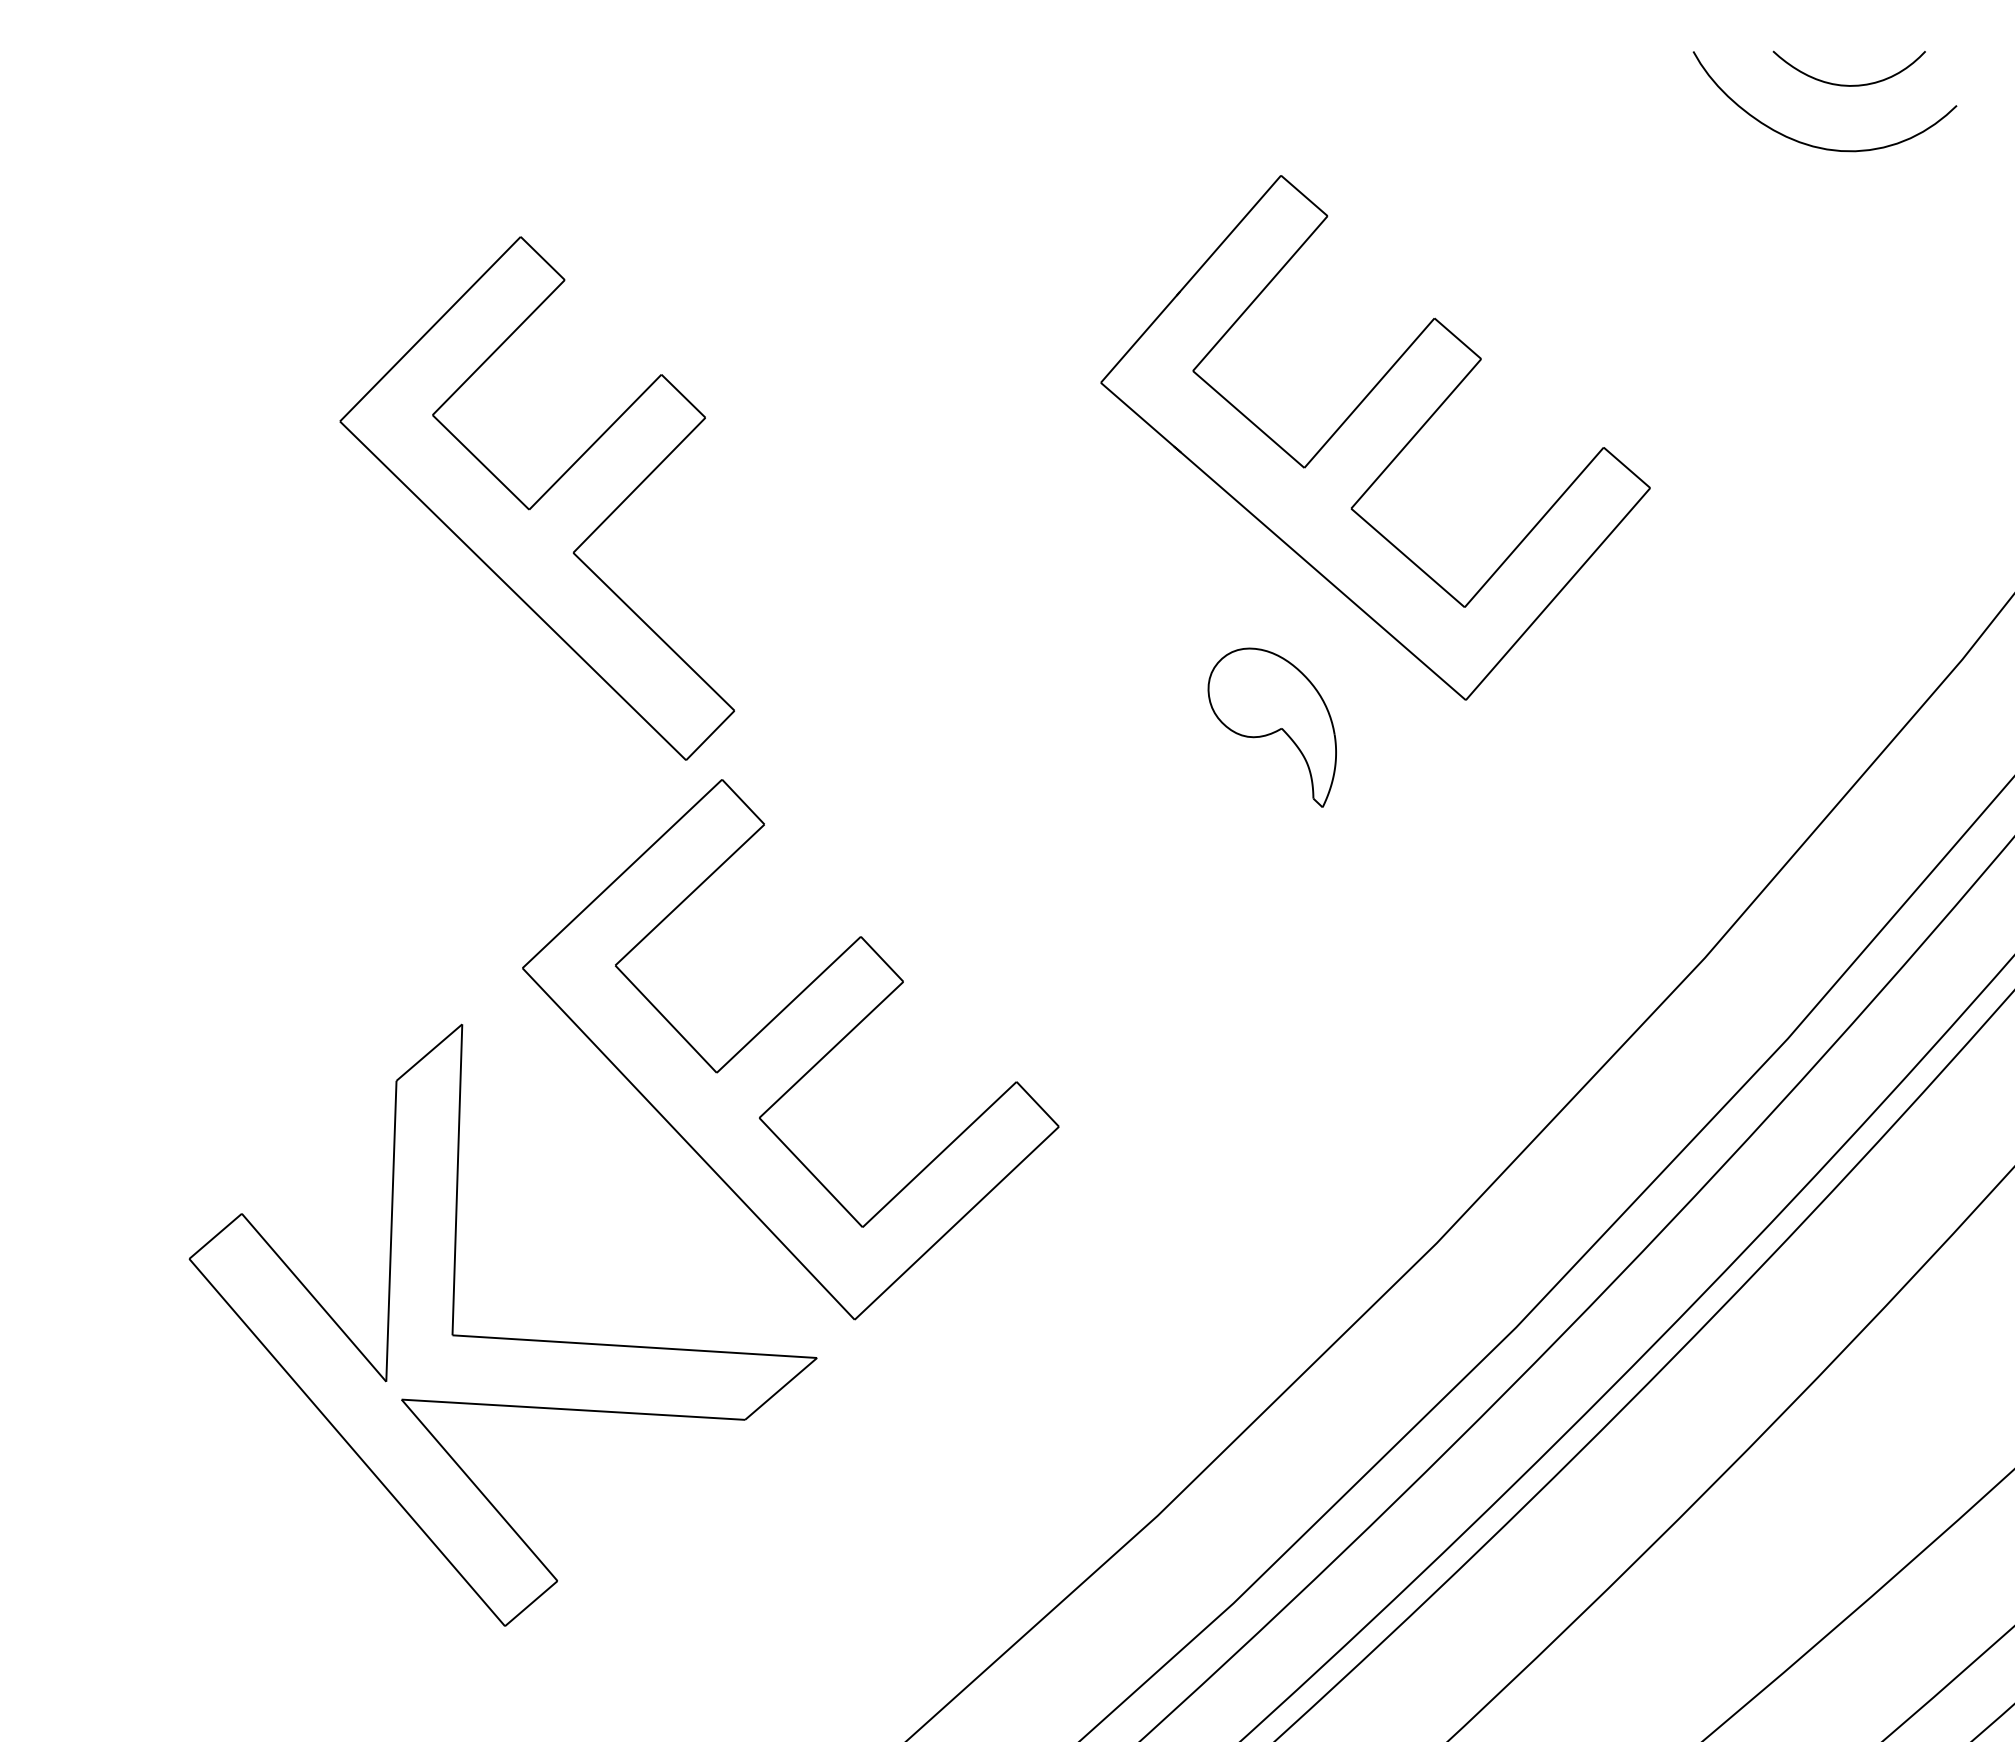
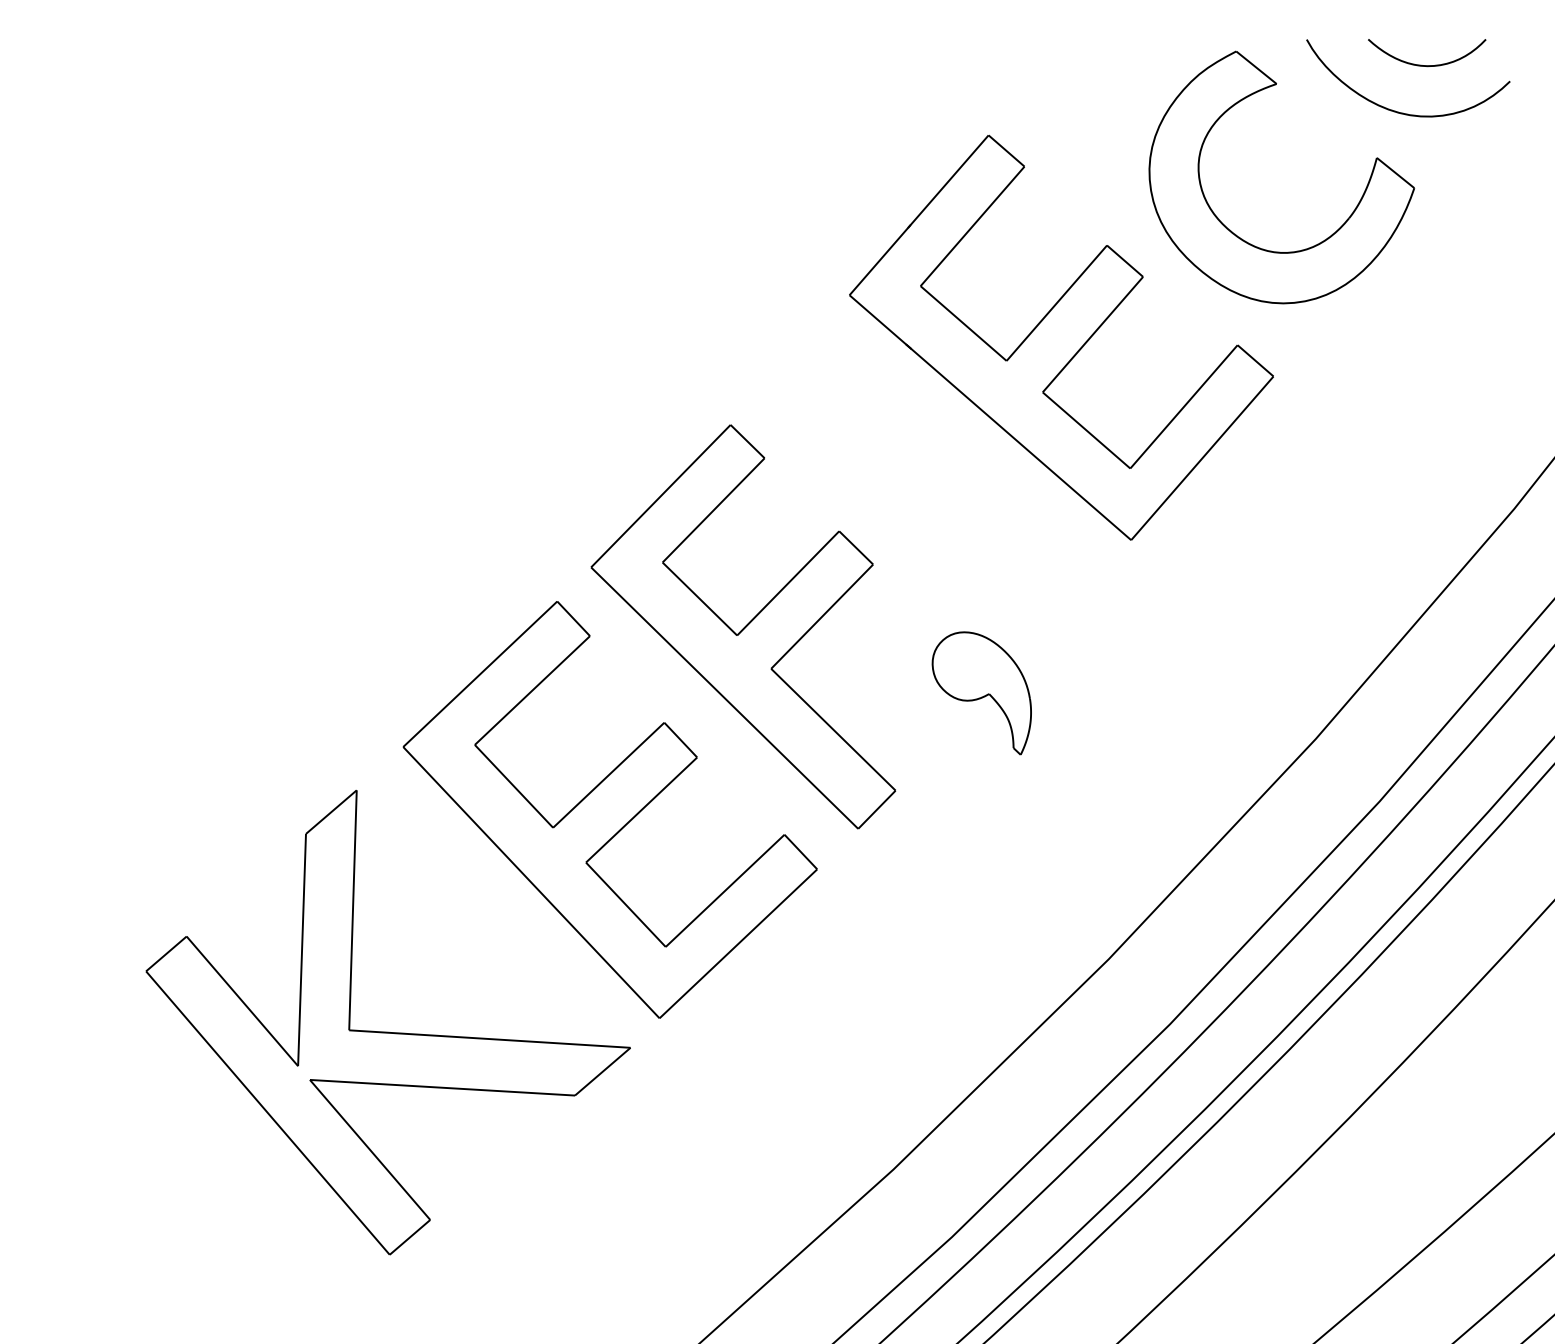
part: (1602, 304) -> (1236, 234), added
part: (536, 498) -> (742, 626), moved
part: (1271, 727) -> (981, 693), moved

